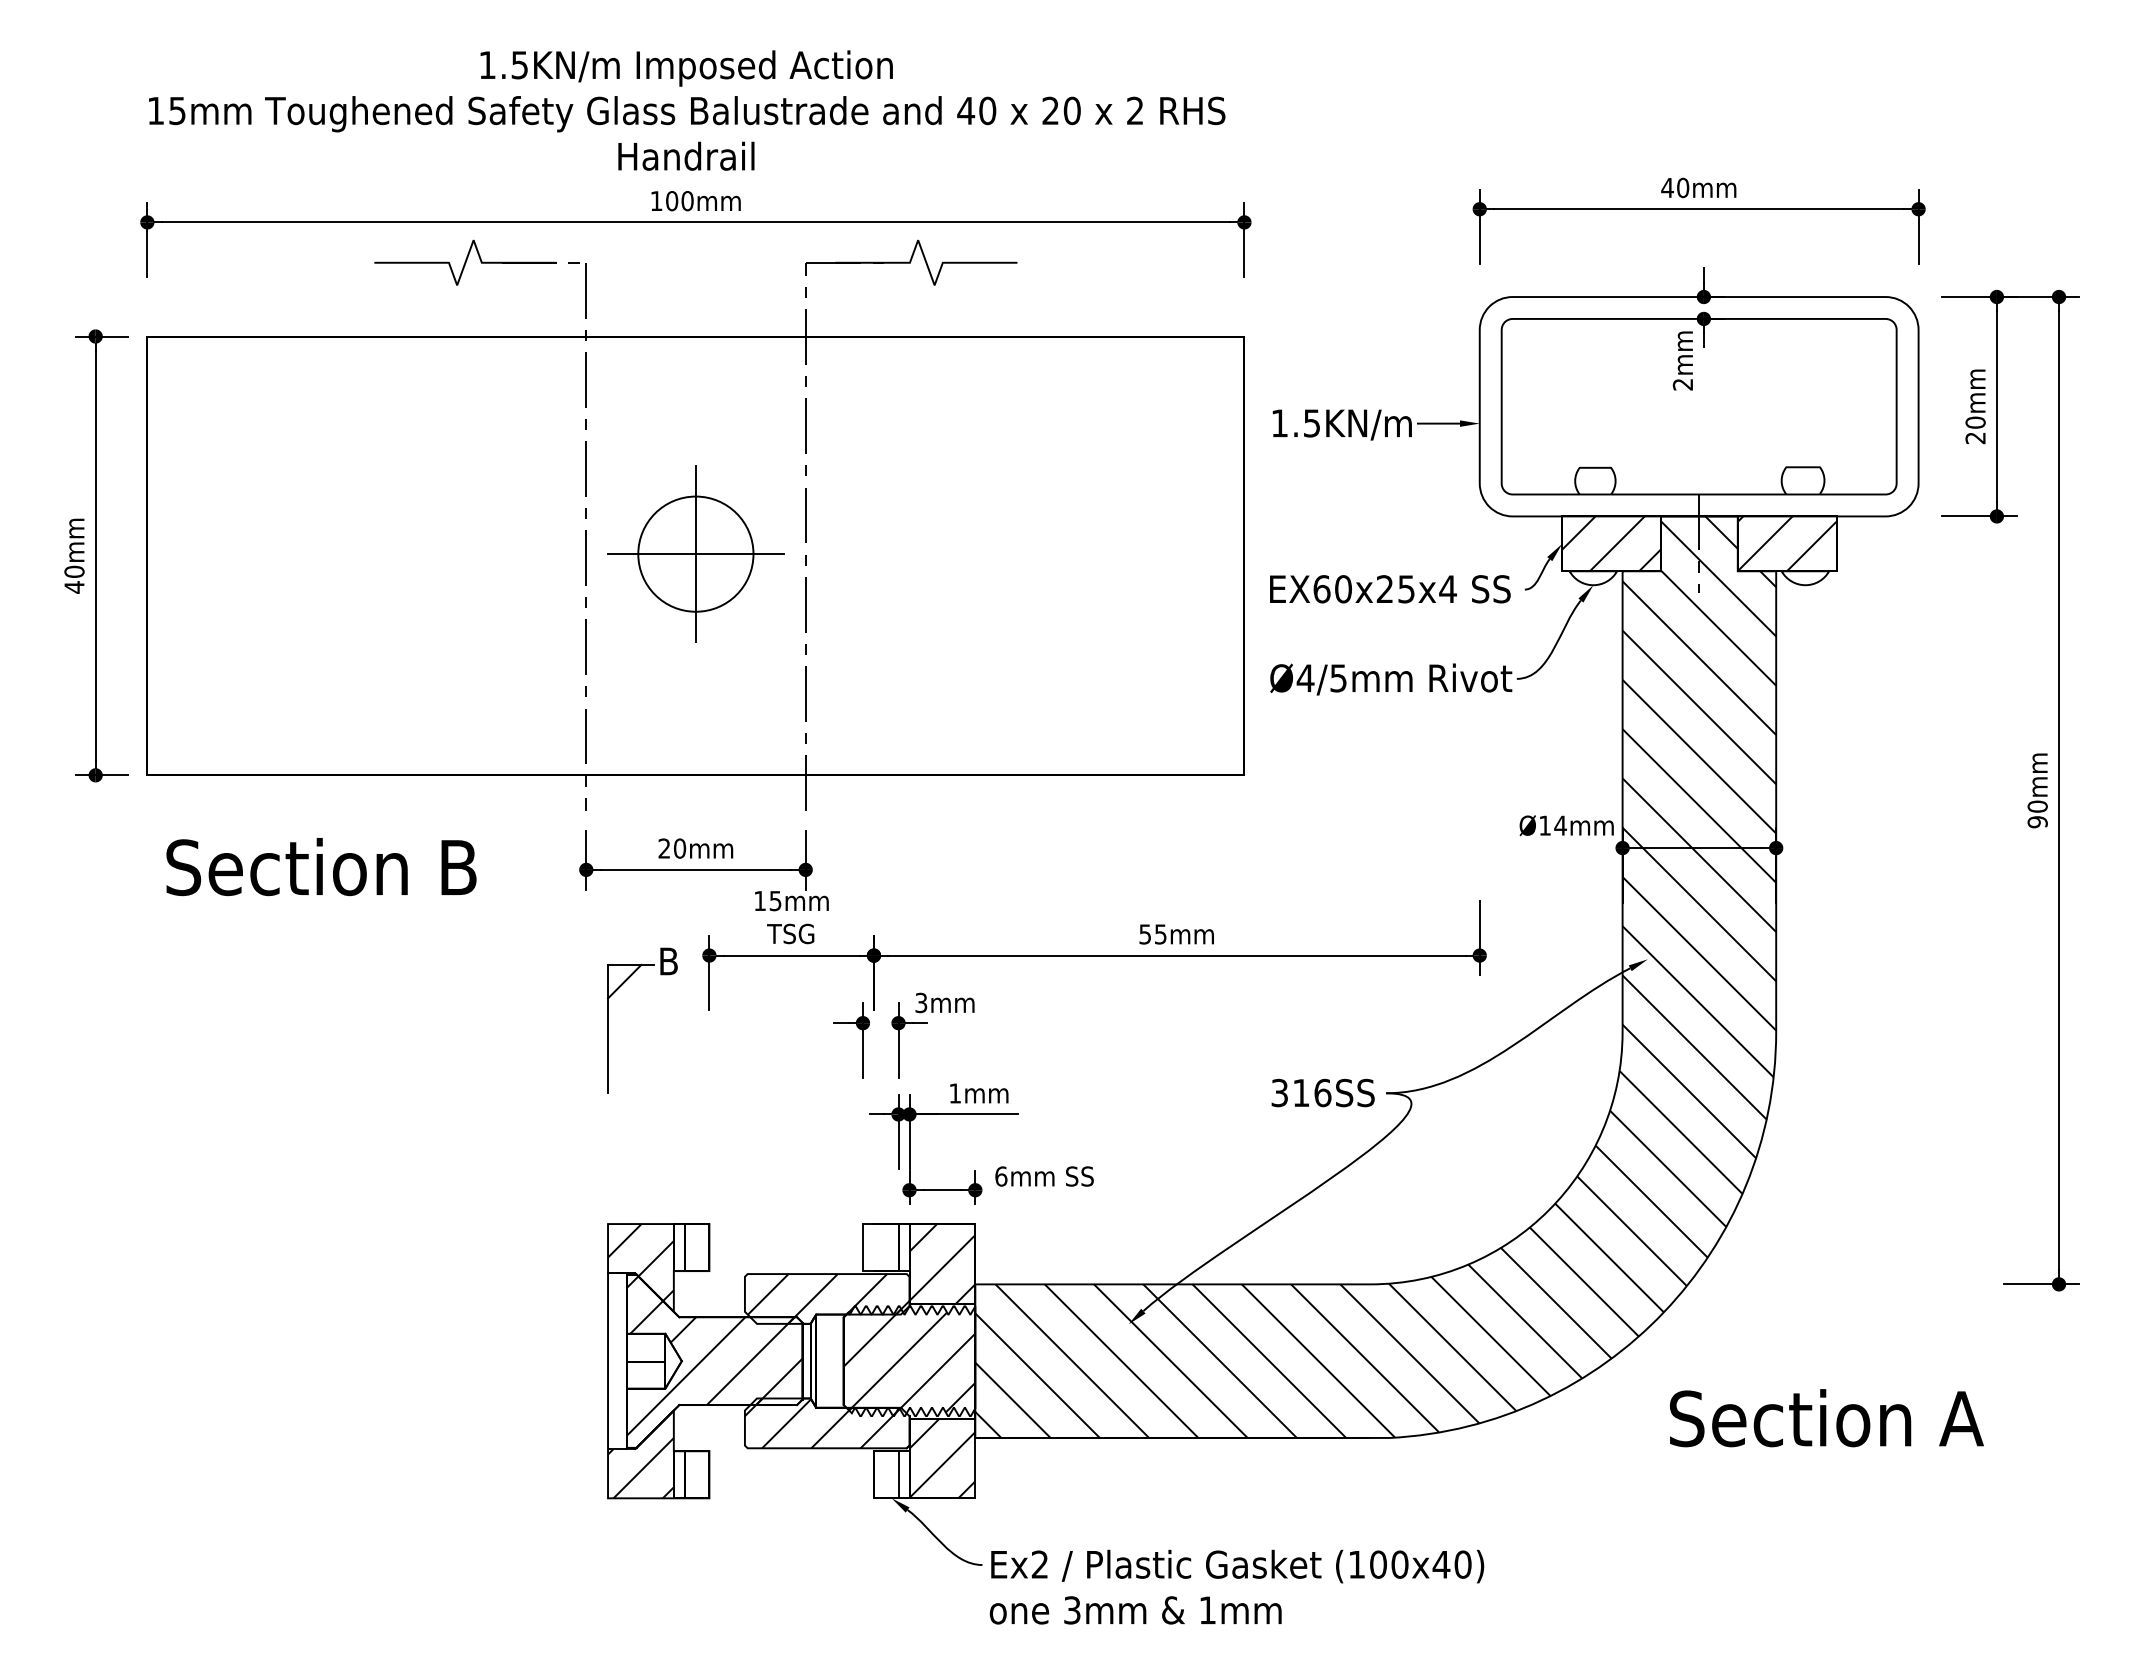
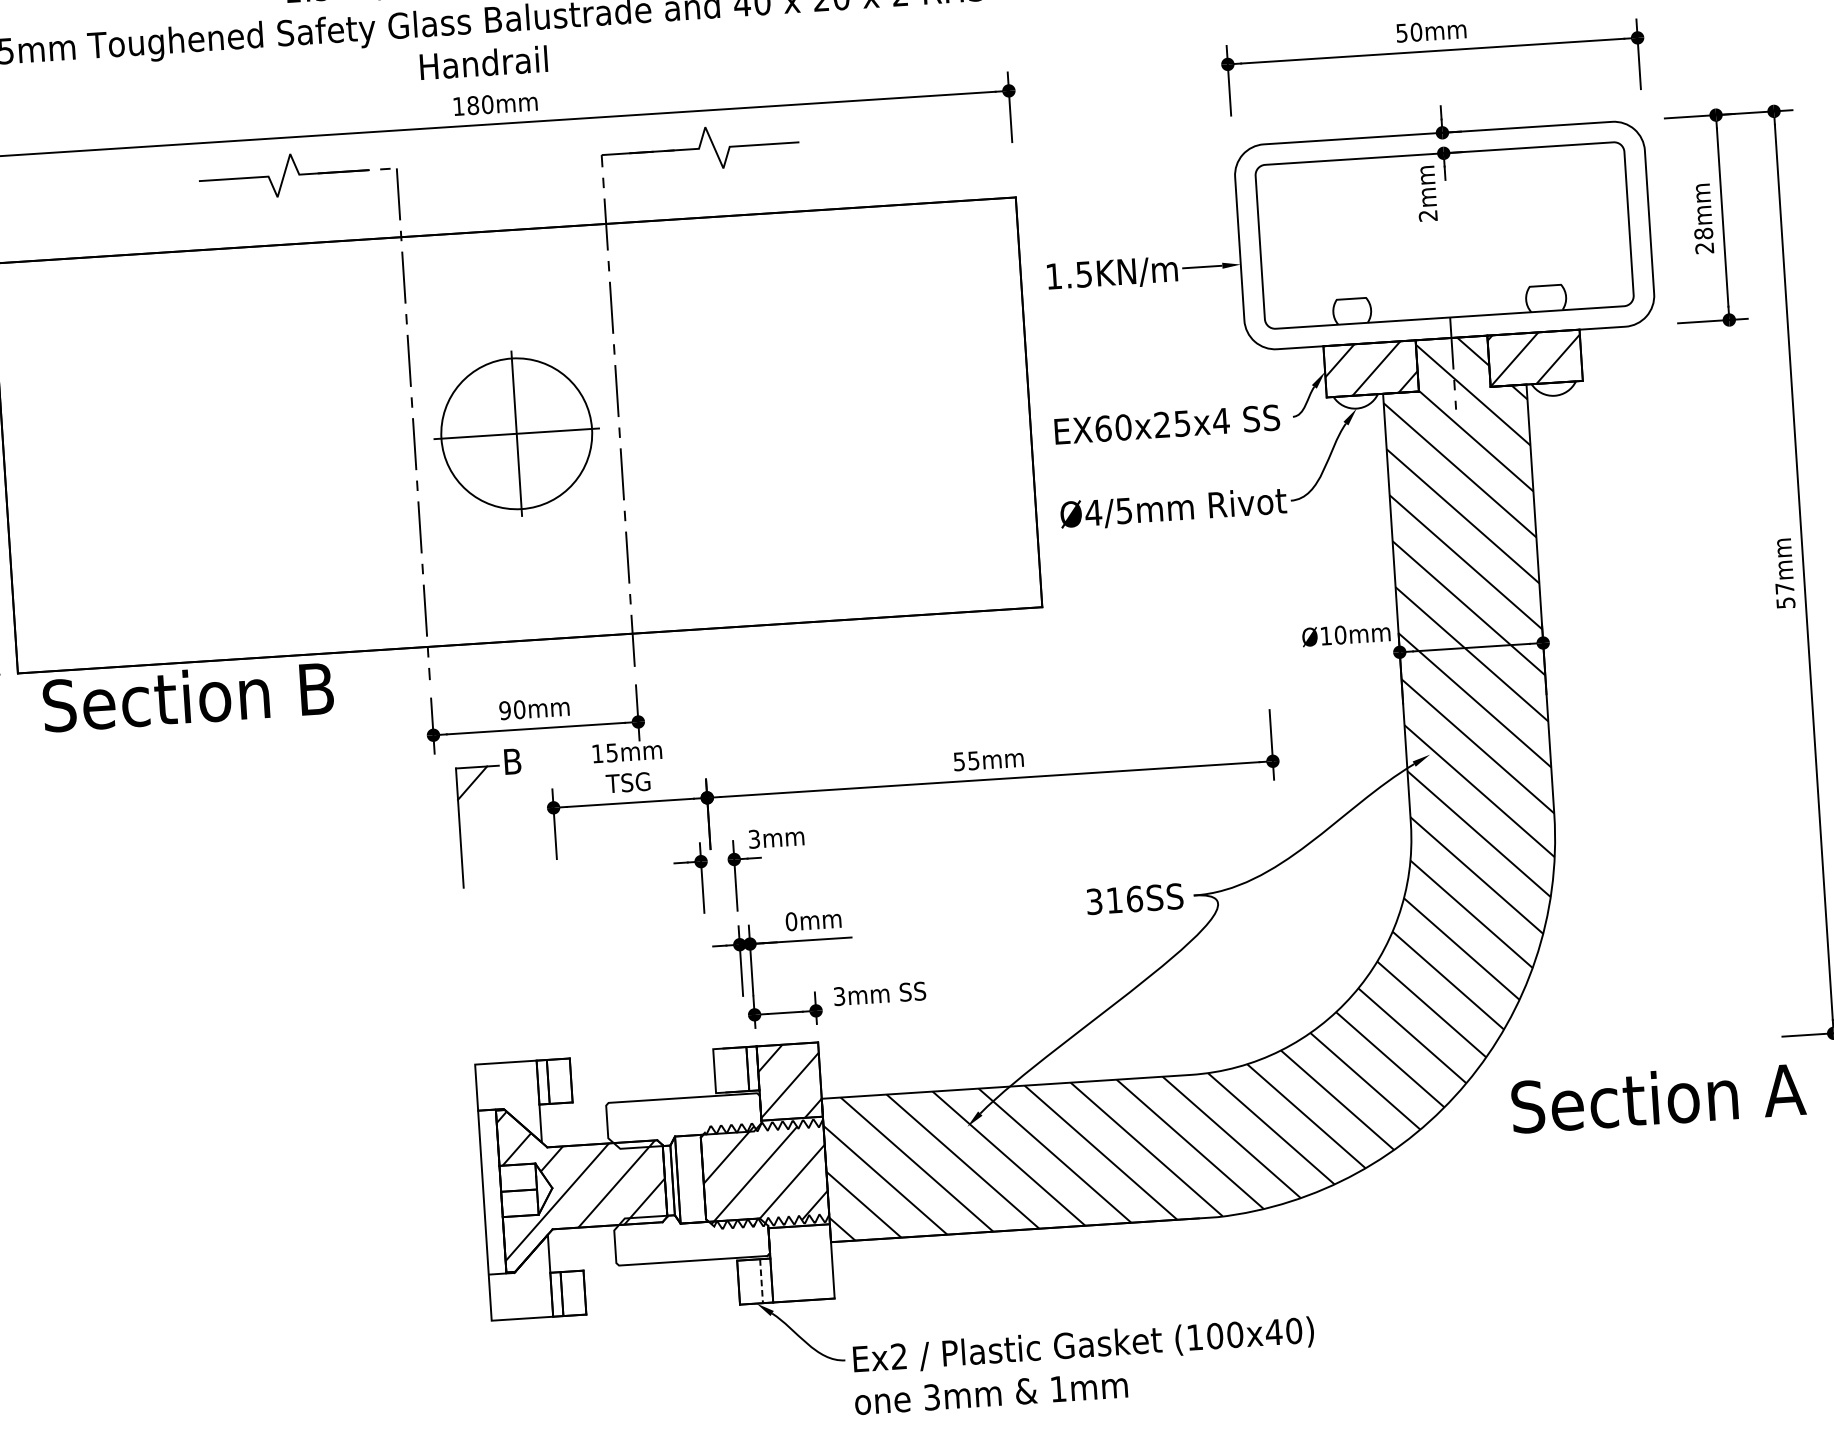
text: (1667, 188) -> (1401, 33), 40mm -> 50mm
text: (672, 200) -> (473, 104), 100mm -> 180mm
text: (1975, 422) -> (1703, 233), 20mm -> 28mm
circle: (695, 553) -> (516, 433), size x1.4
text: (2037, 814) -> (1785, 595), 90mm -> 57mm
text: (1560, 825) -> (1340, 634), Ø14mm -> Ø10mm
text: (664, 848) -> (505, 710), 20mm -> 90mm
text: (321, 867) -> (188, 697), moved
part: (608, 1020) -> (459, 820), moved
text: (955, 1093) -> (791, 921), 1mm -> 0mm
text: (1001, 1176) -> (839, 996), 6mm -> 3mm
hatch: (640, 1262) -> (507, 1098), removed
hatch: (828, 1298) -> (685, 1120), removed
text: (1826, 1418) -> (1658, 1098), moved
hatch: (822, 1423) -> (687, 1237), removed
hatch: (942, 1458) -> (801, 1263), removed
hatch: (640, 1468) -> (520, 1290), removed
line: (898, 1474) -> (761, 1280), solid -> dashed

